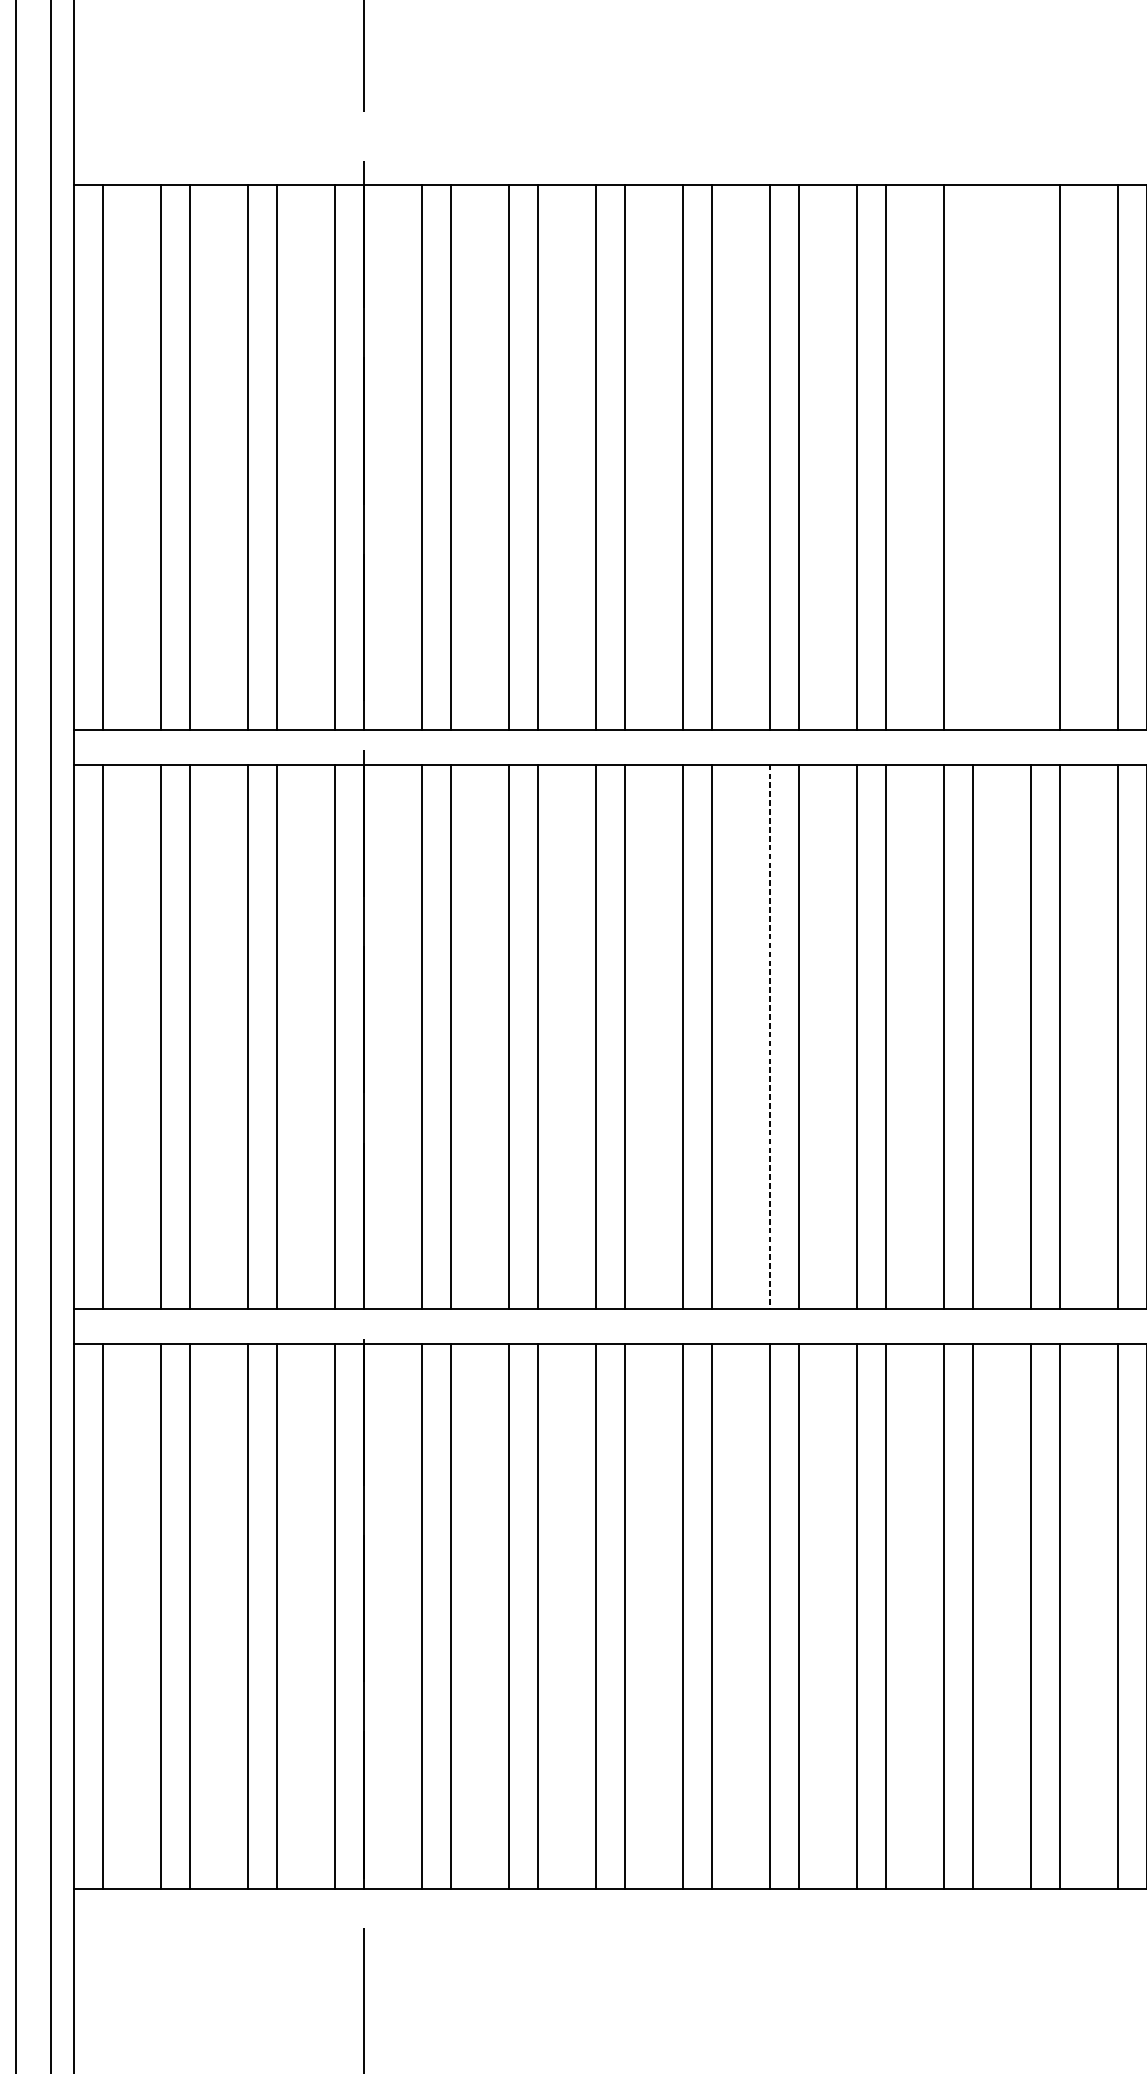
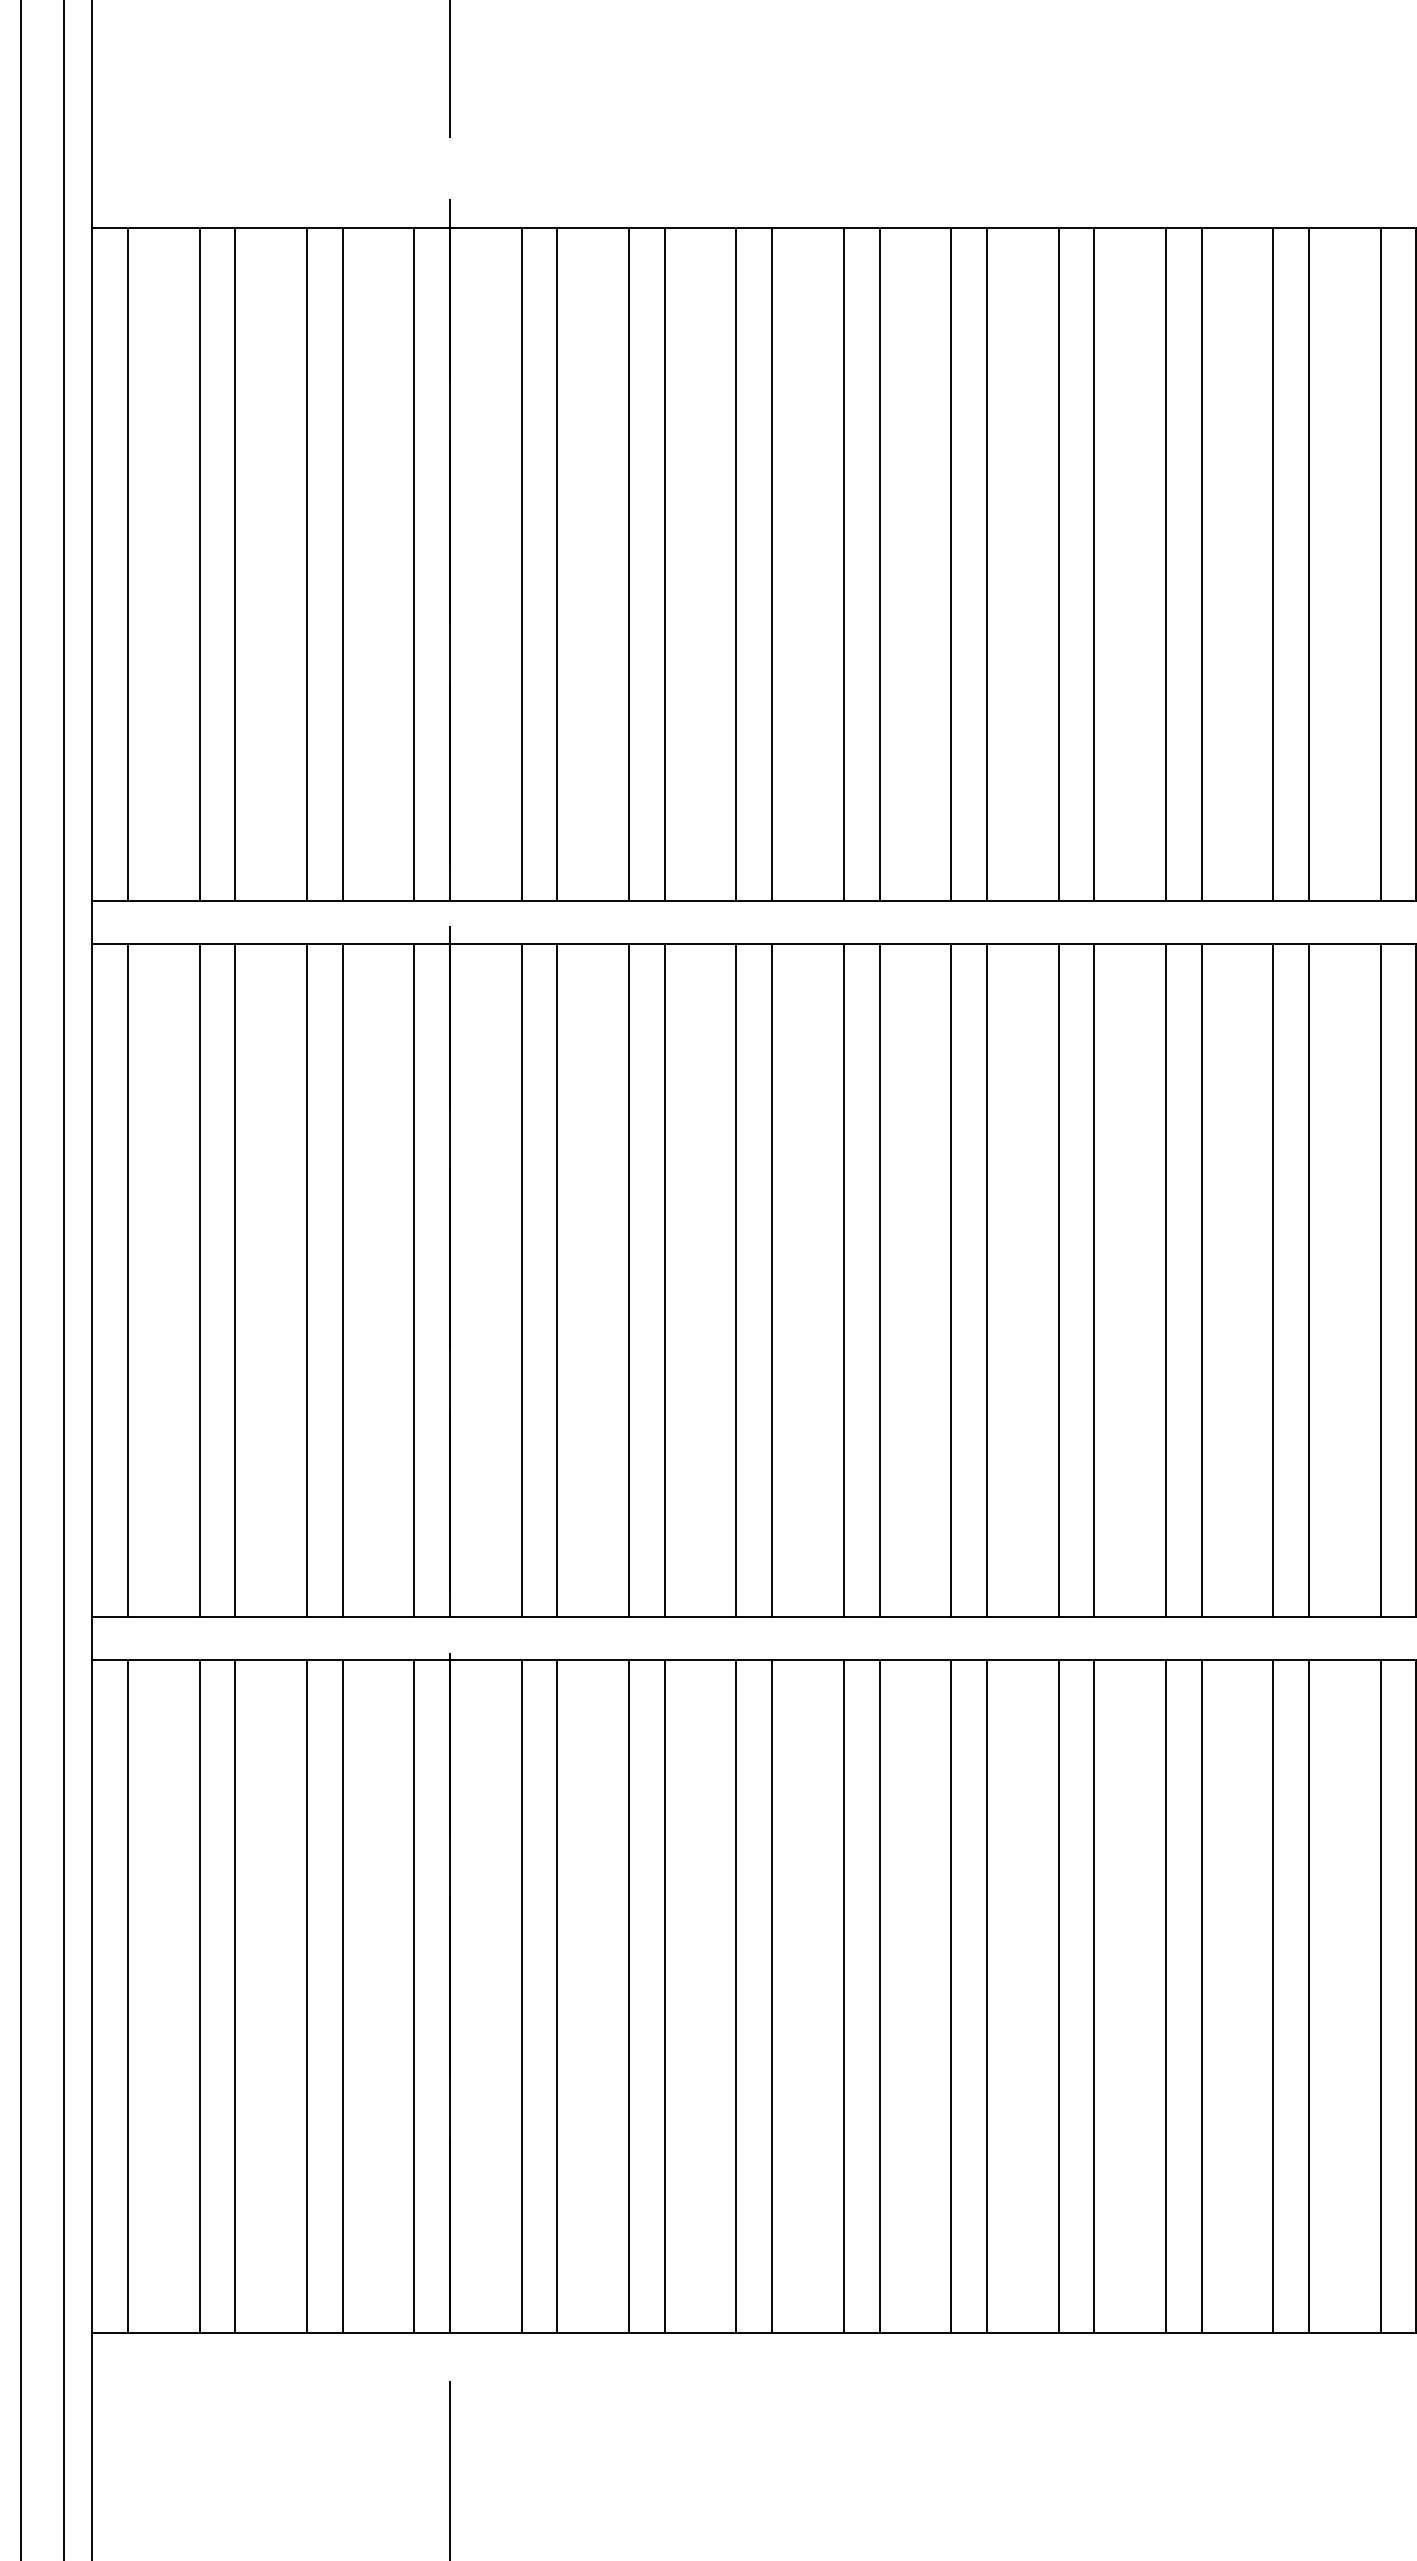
line: (972, 457) -> (1201, 564), added
line: (1030, 457) -> (1273, 564), added
line: (770, 1037) -> (951, 1281), dashed -> solid

